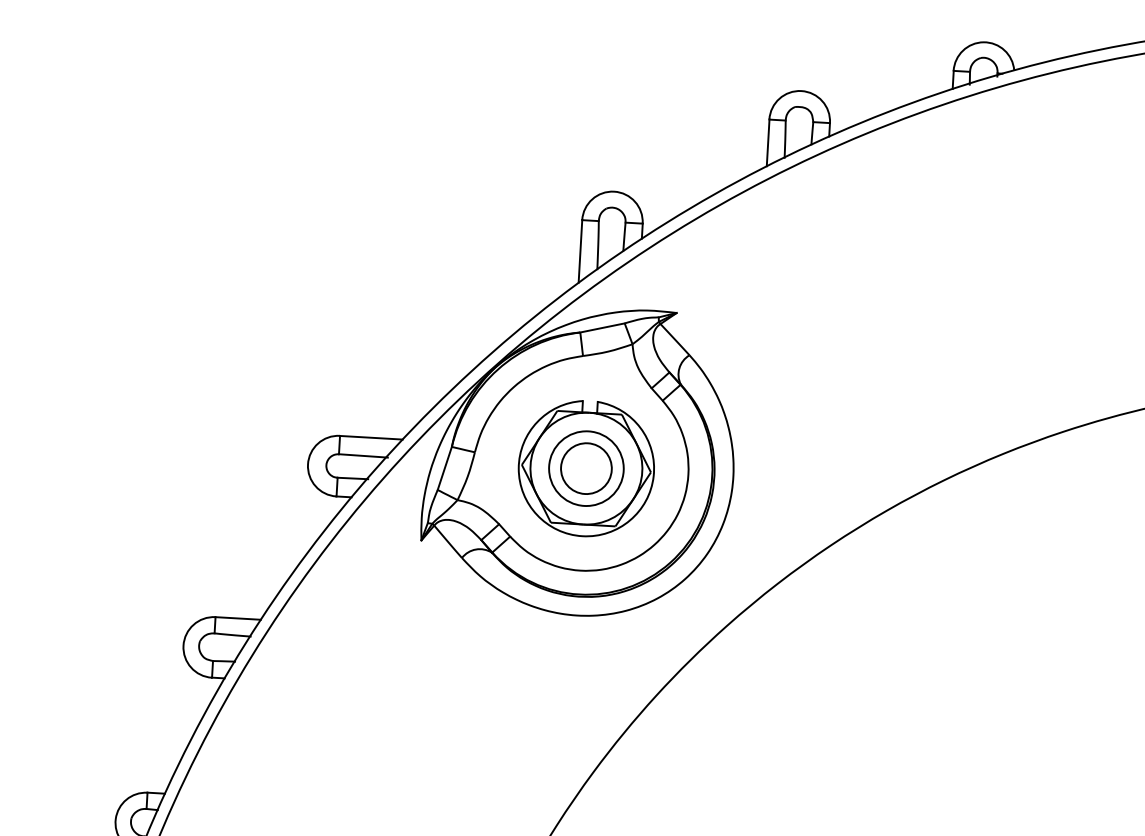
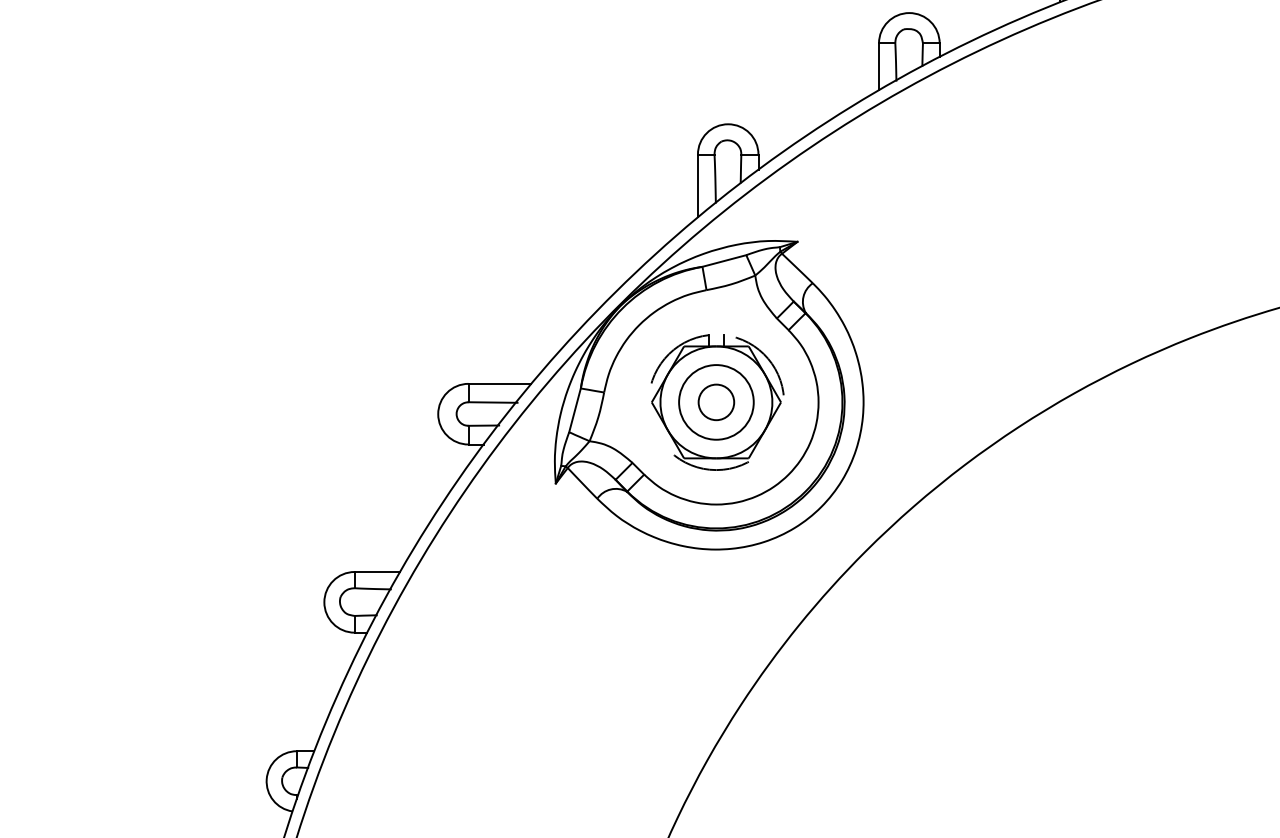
circle: (586, 468) -> (716, 402), size x0.7
arc: (582, 536) -> (716, 470), solid -> dashed

